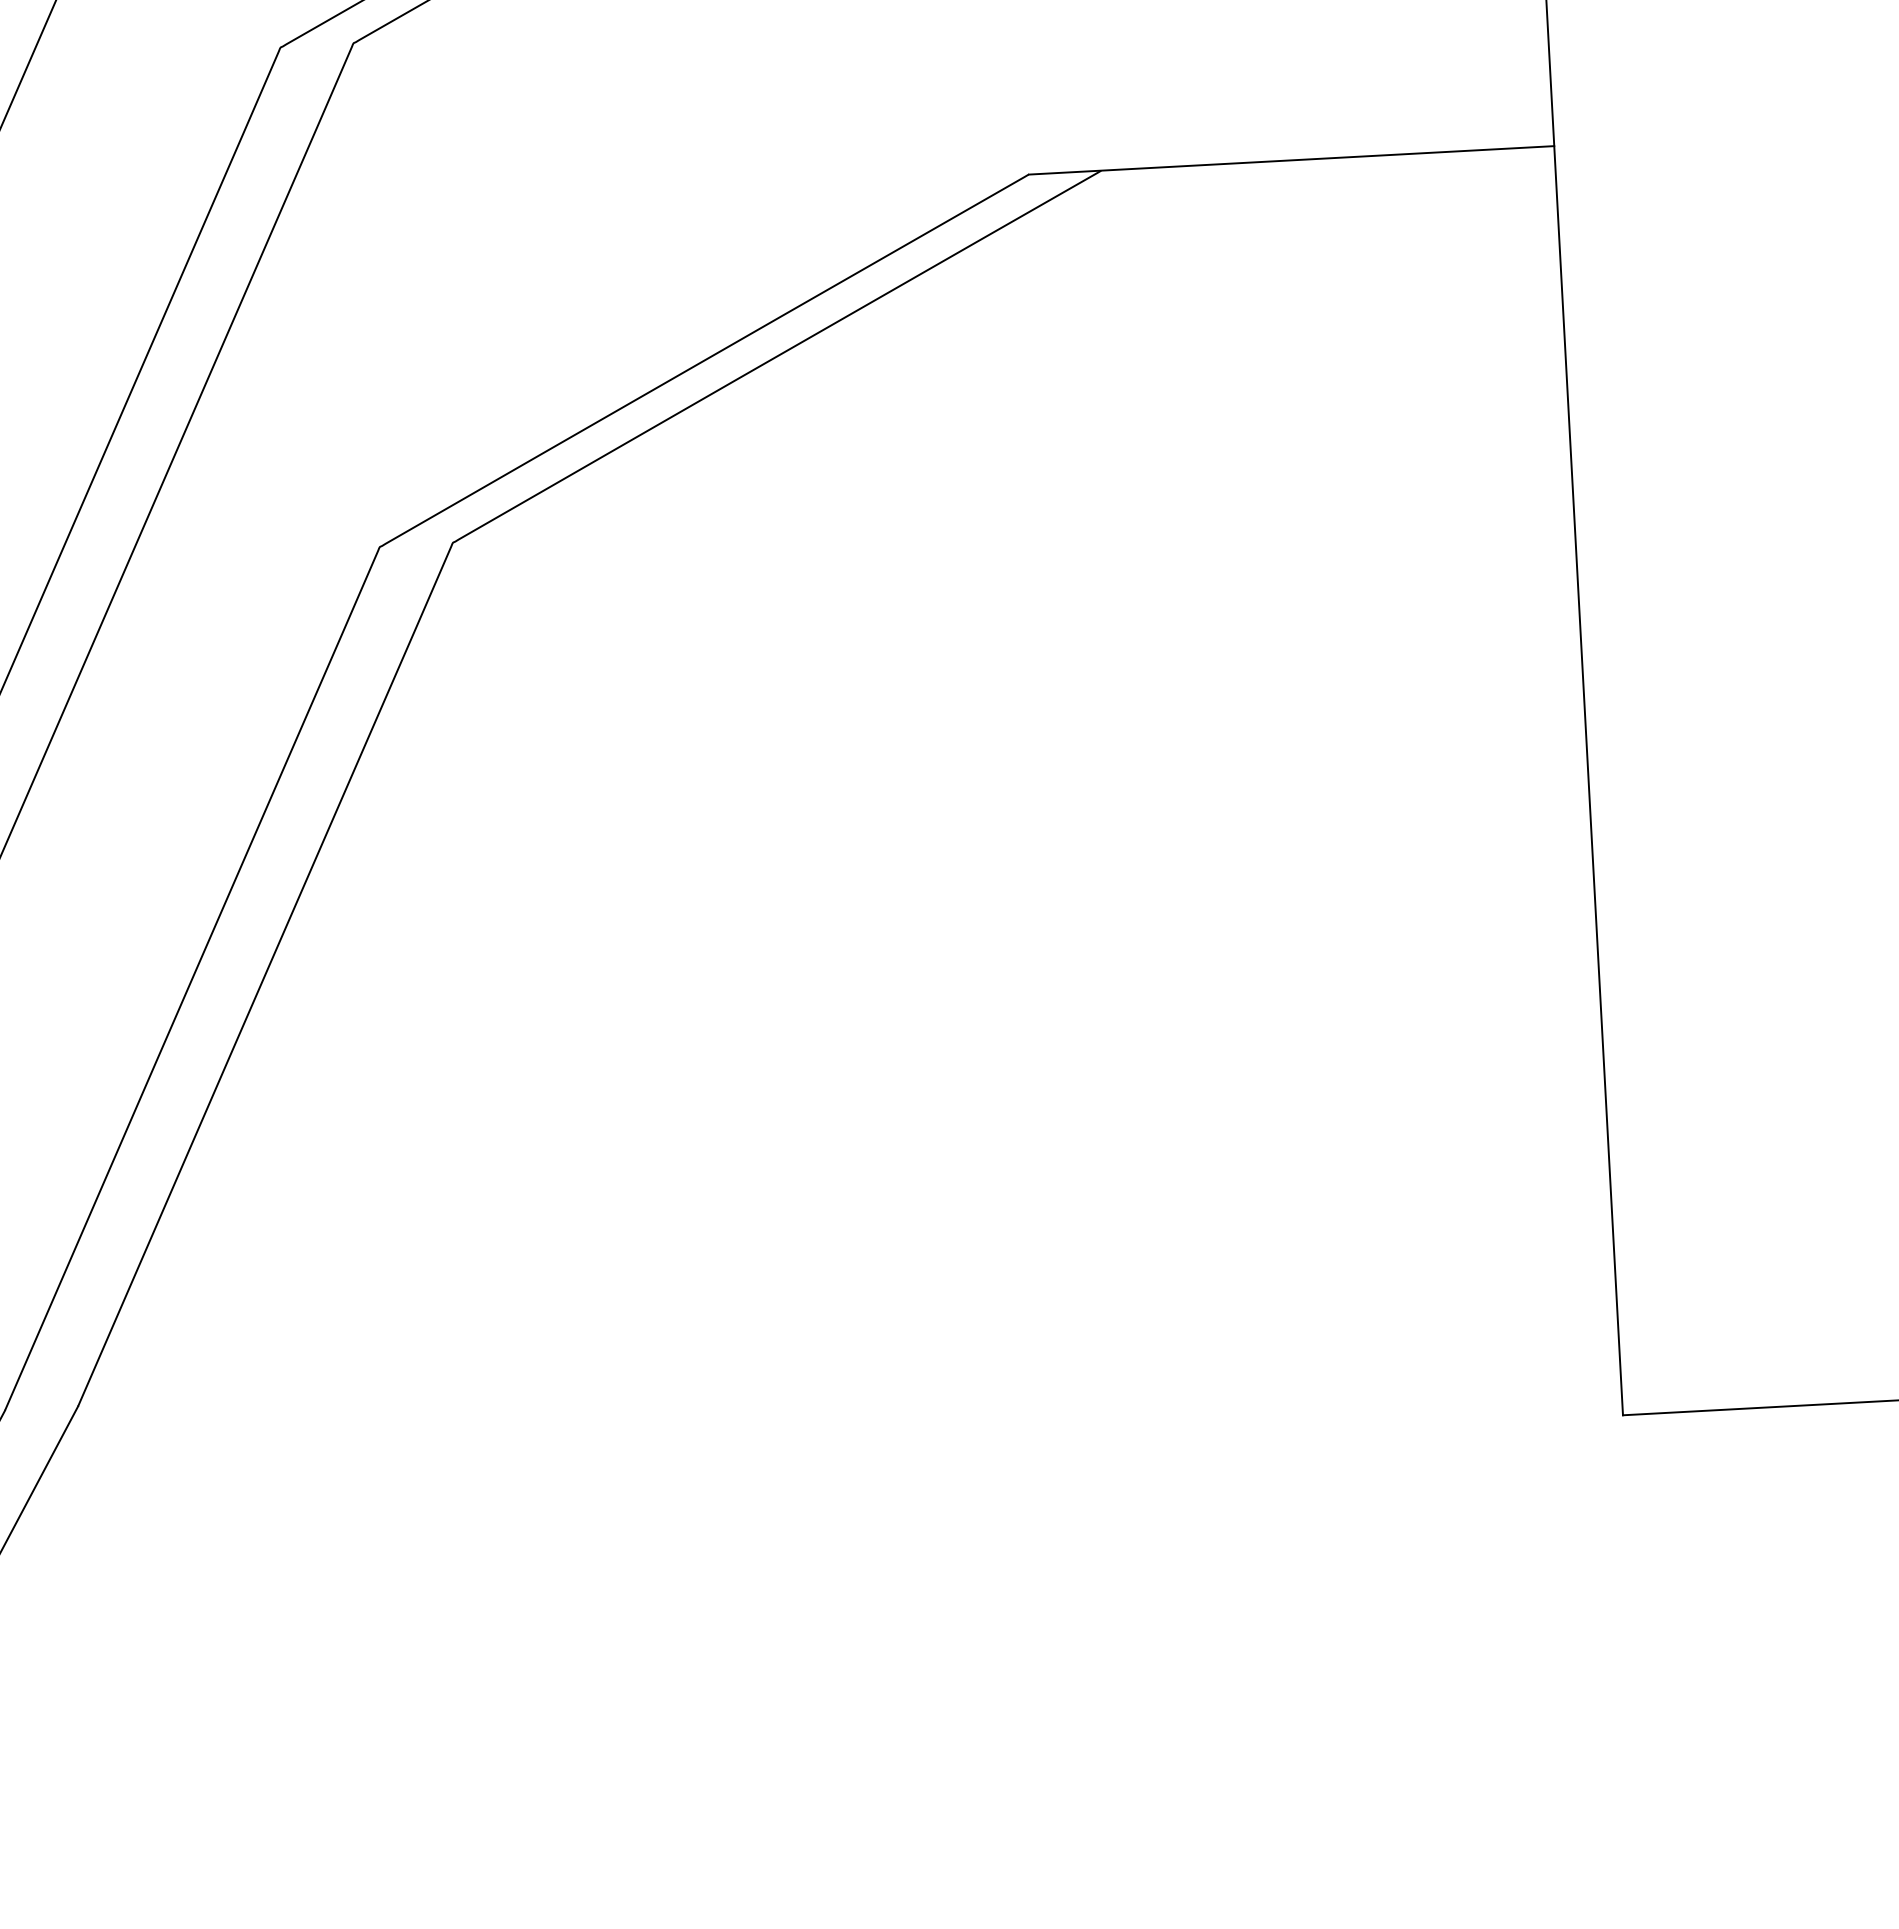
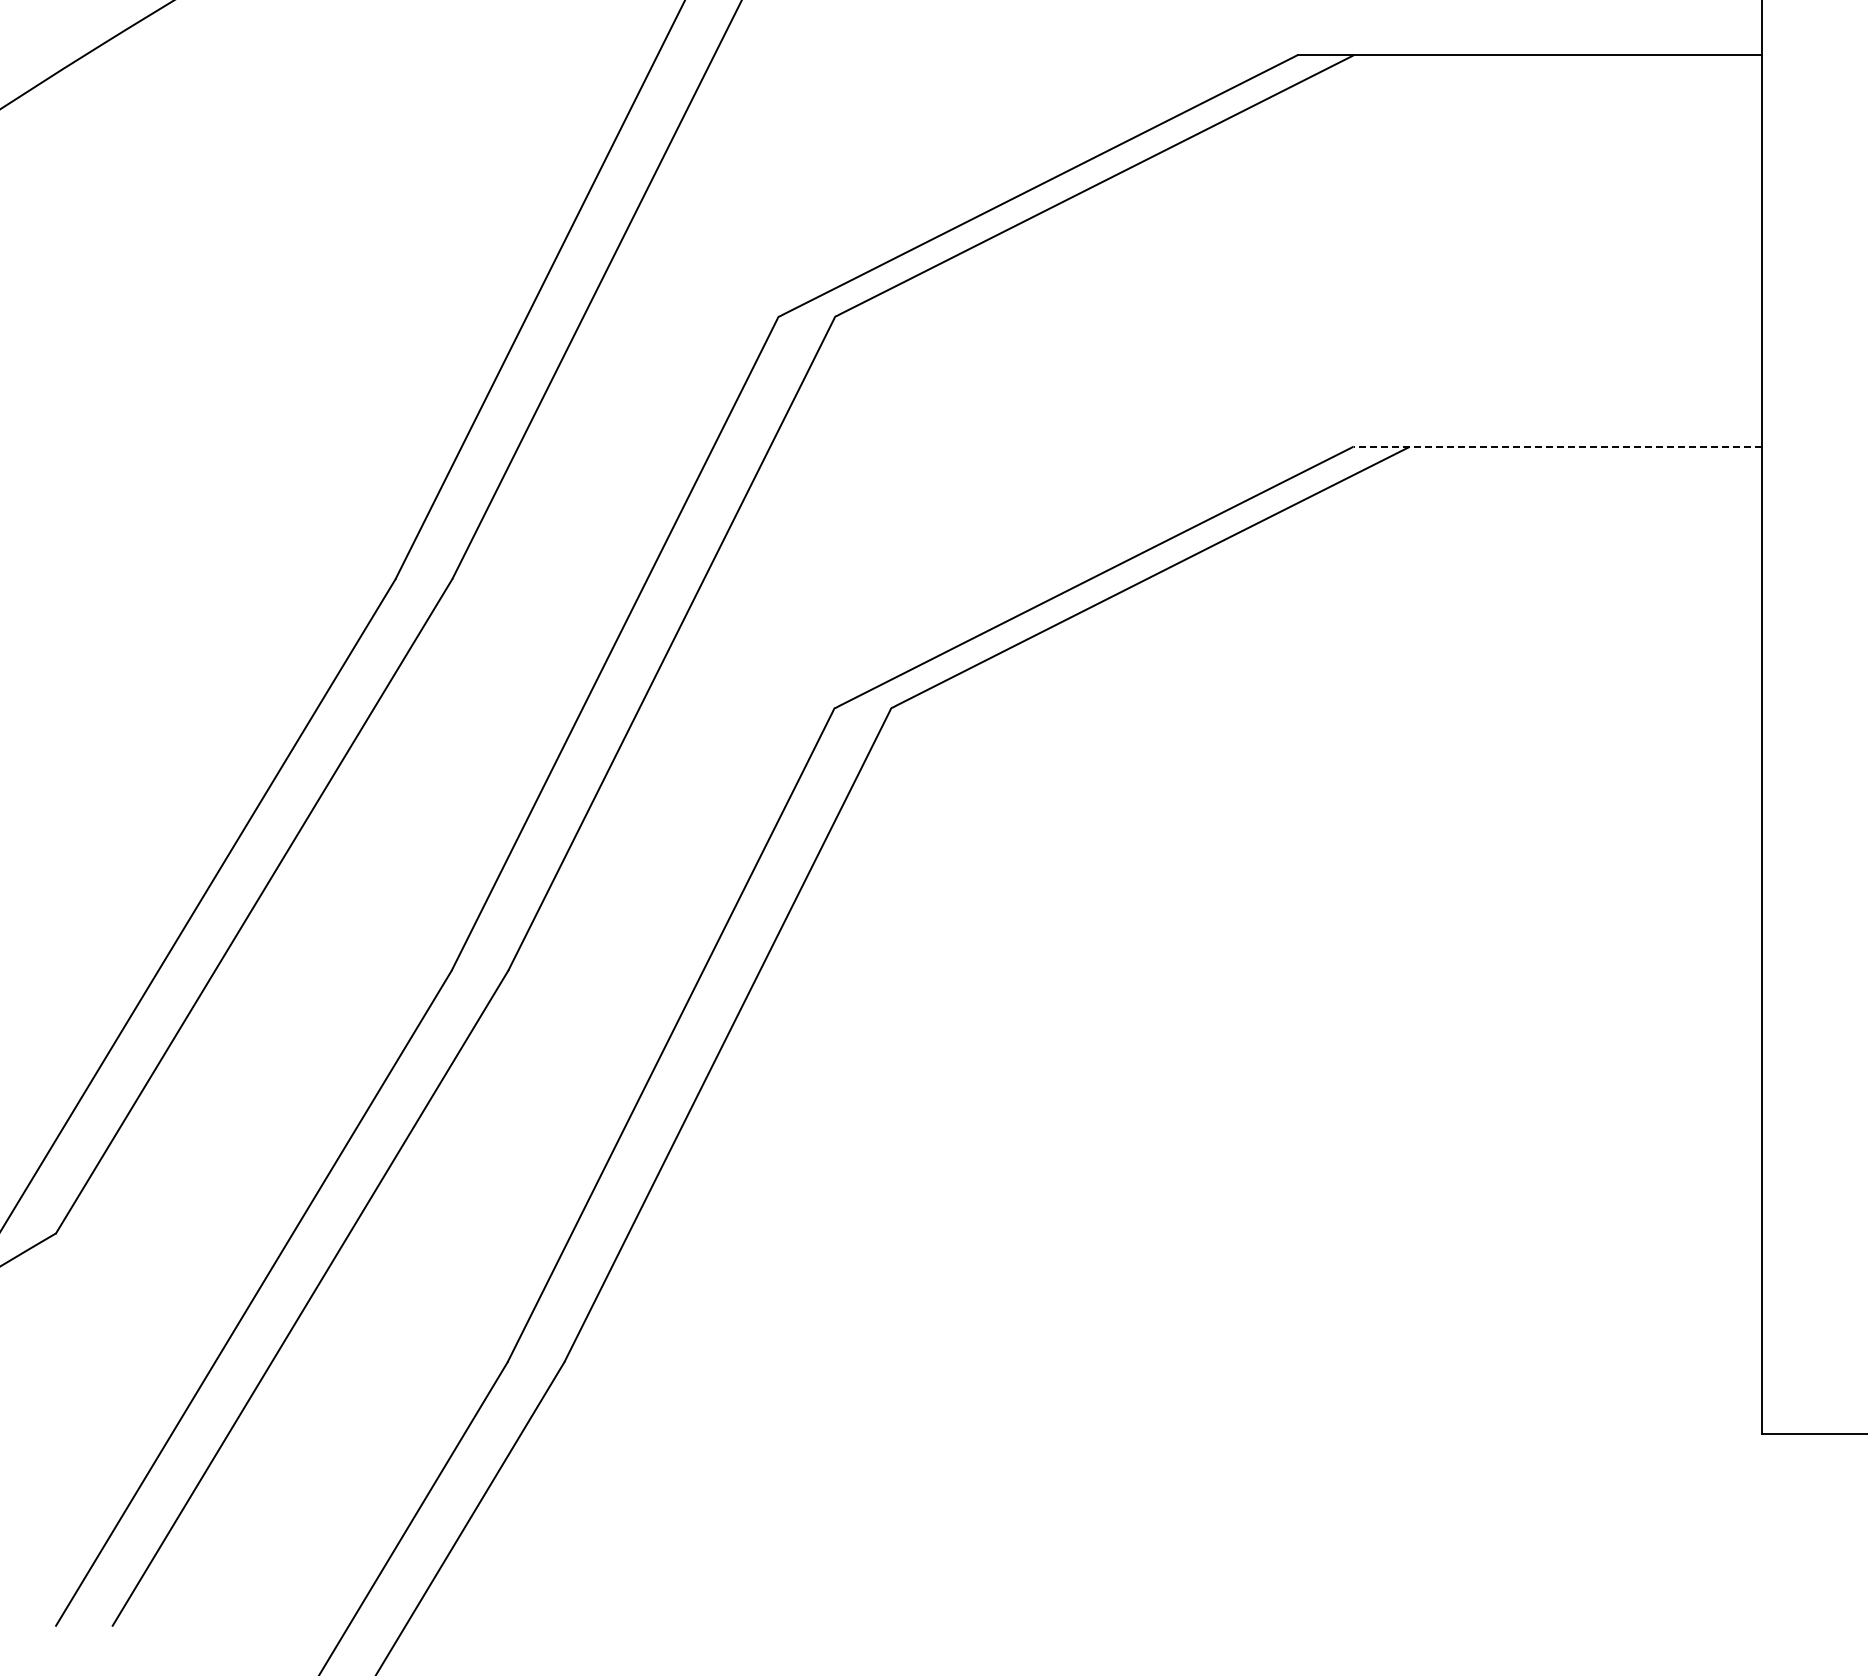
line: (1291, 160) -> (1557, 446), solid -> dashed

